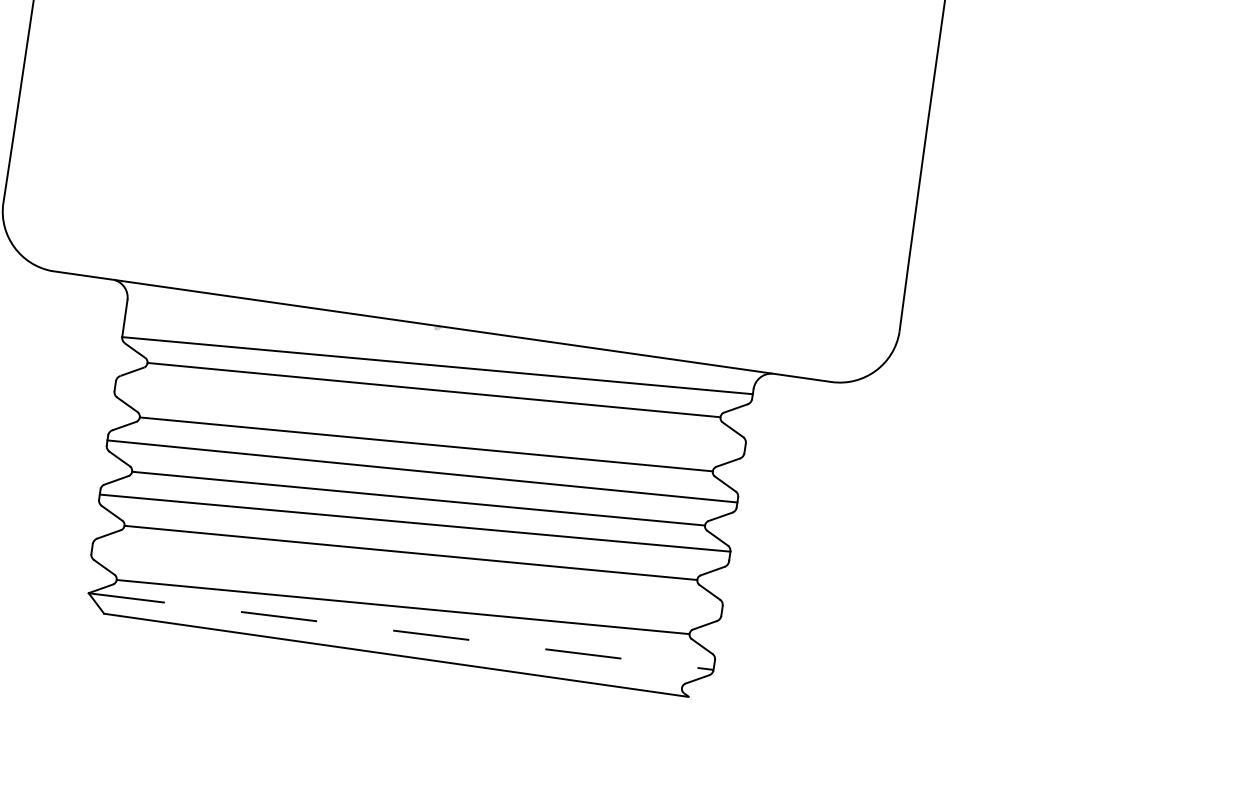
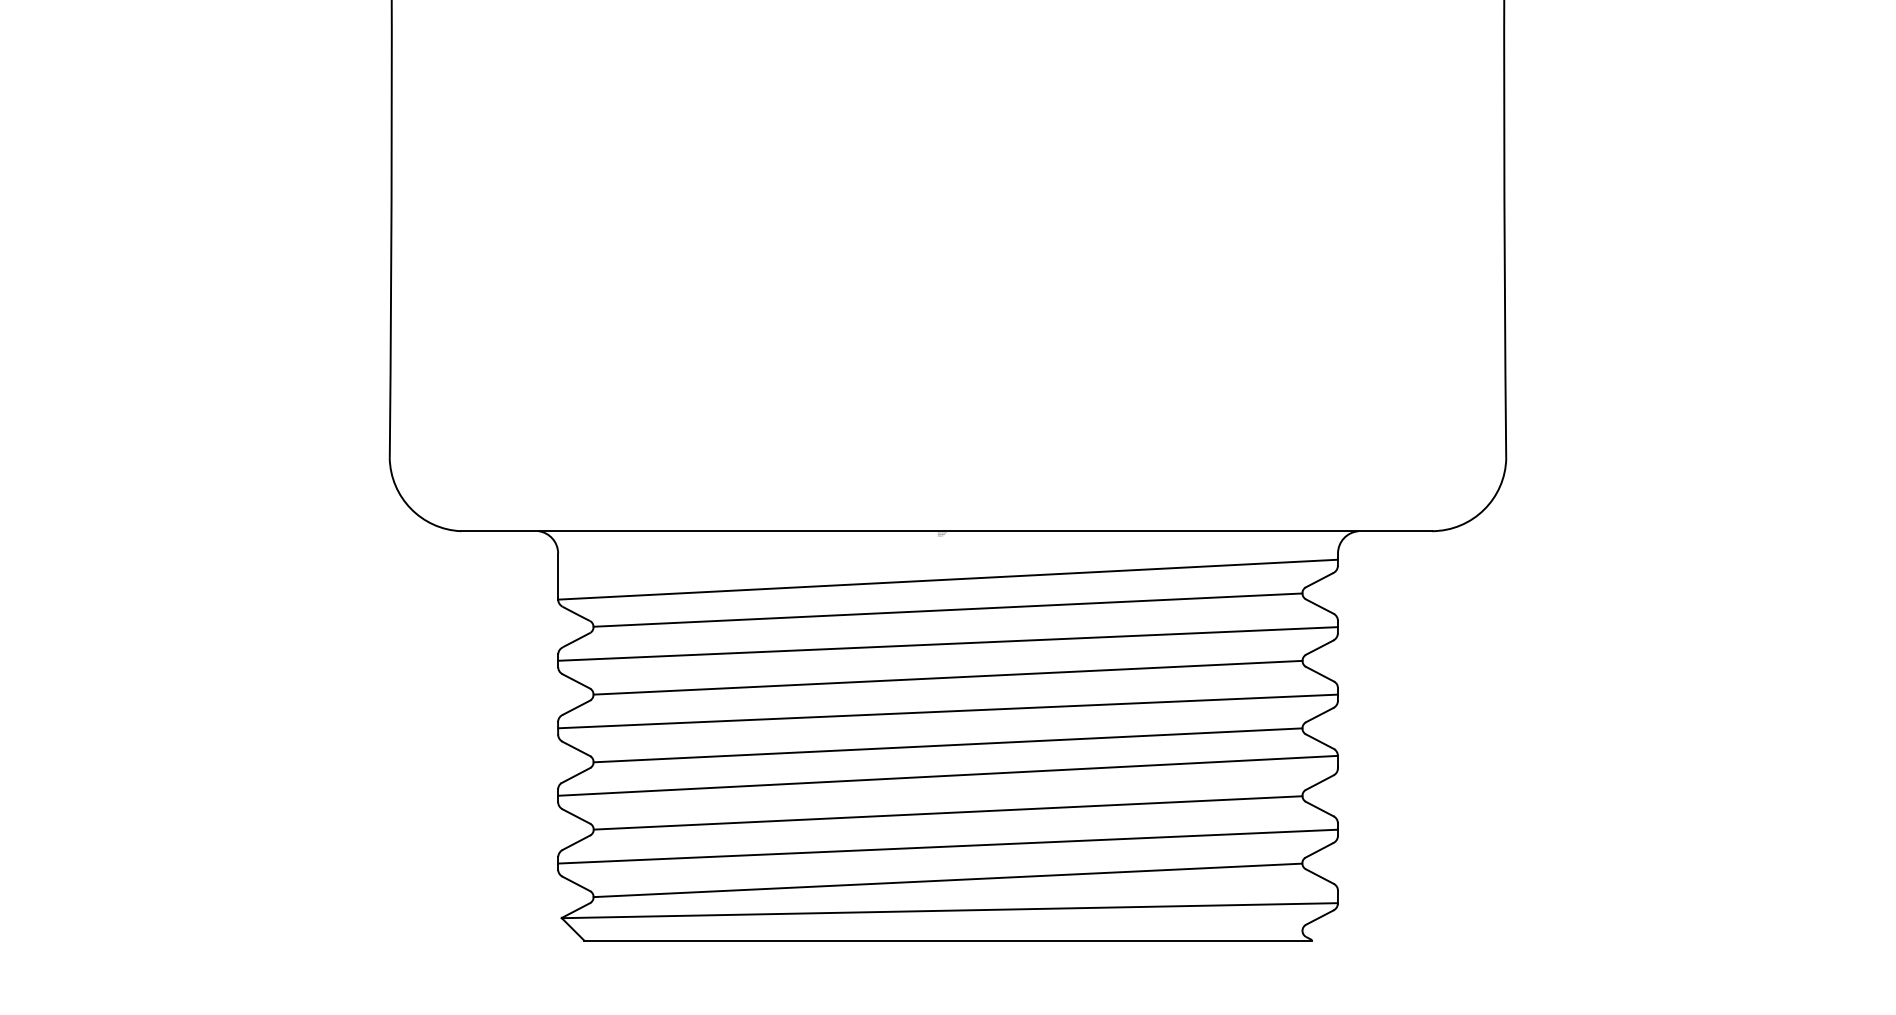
line: (429, 416) -> (947, 643), added
line: (407, 579) -> (948, 846), added
line: (401, 631) -> (950, 910), dashed -> solid

